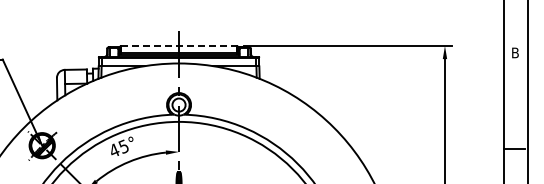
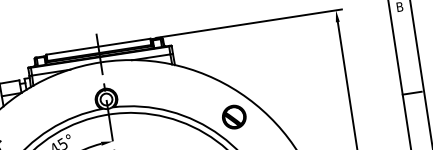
line: (179, 45) -> (98, 46), dashed -> solid
part: (315, 145) -> (233, 117), added

